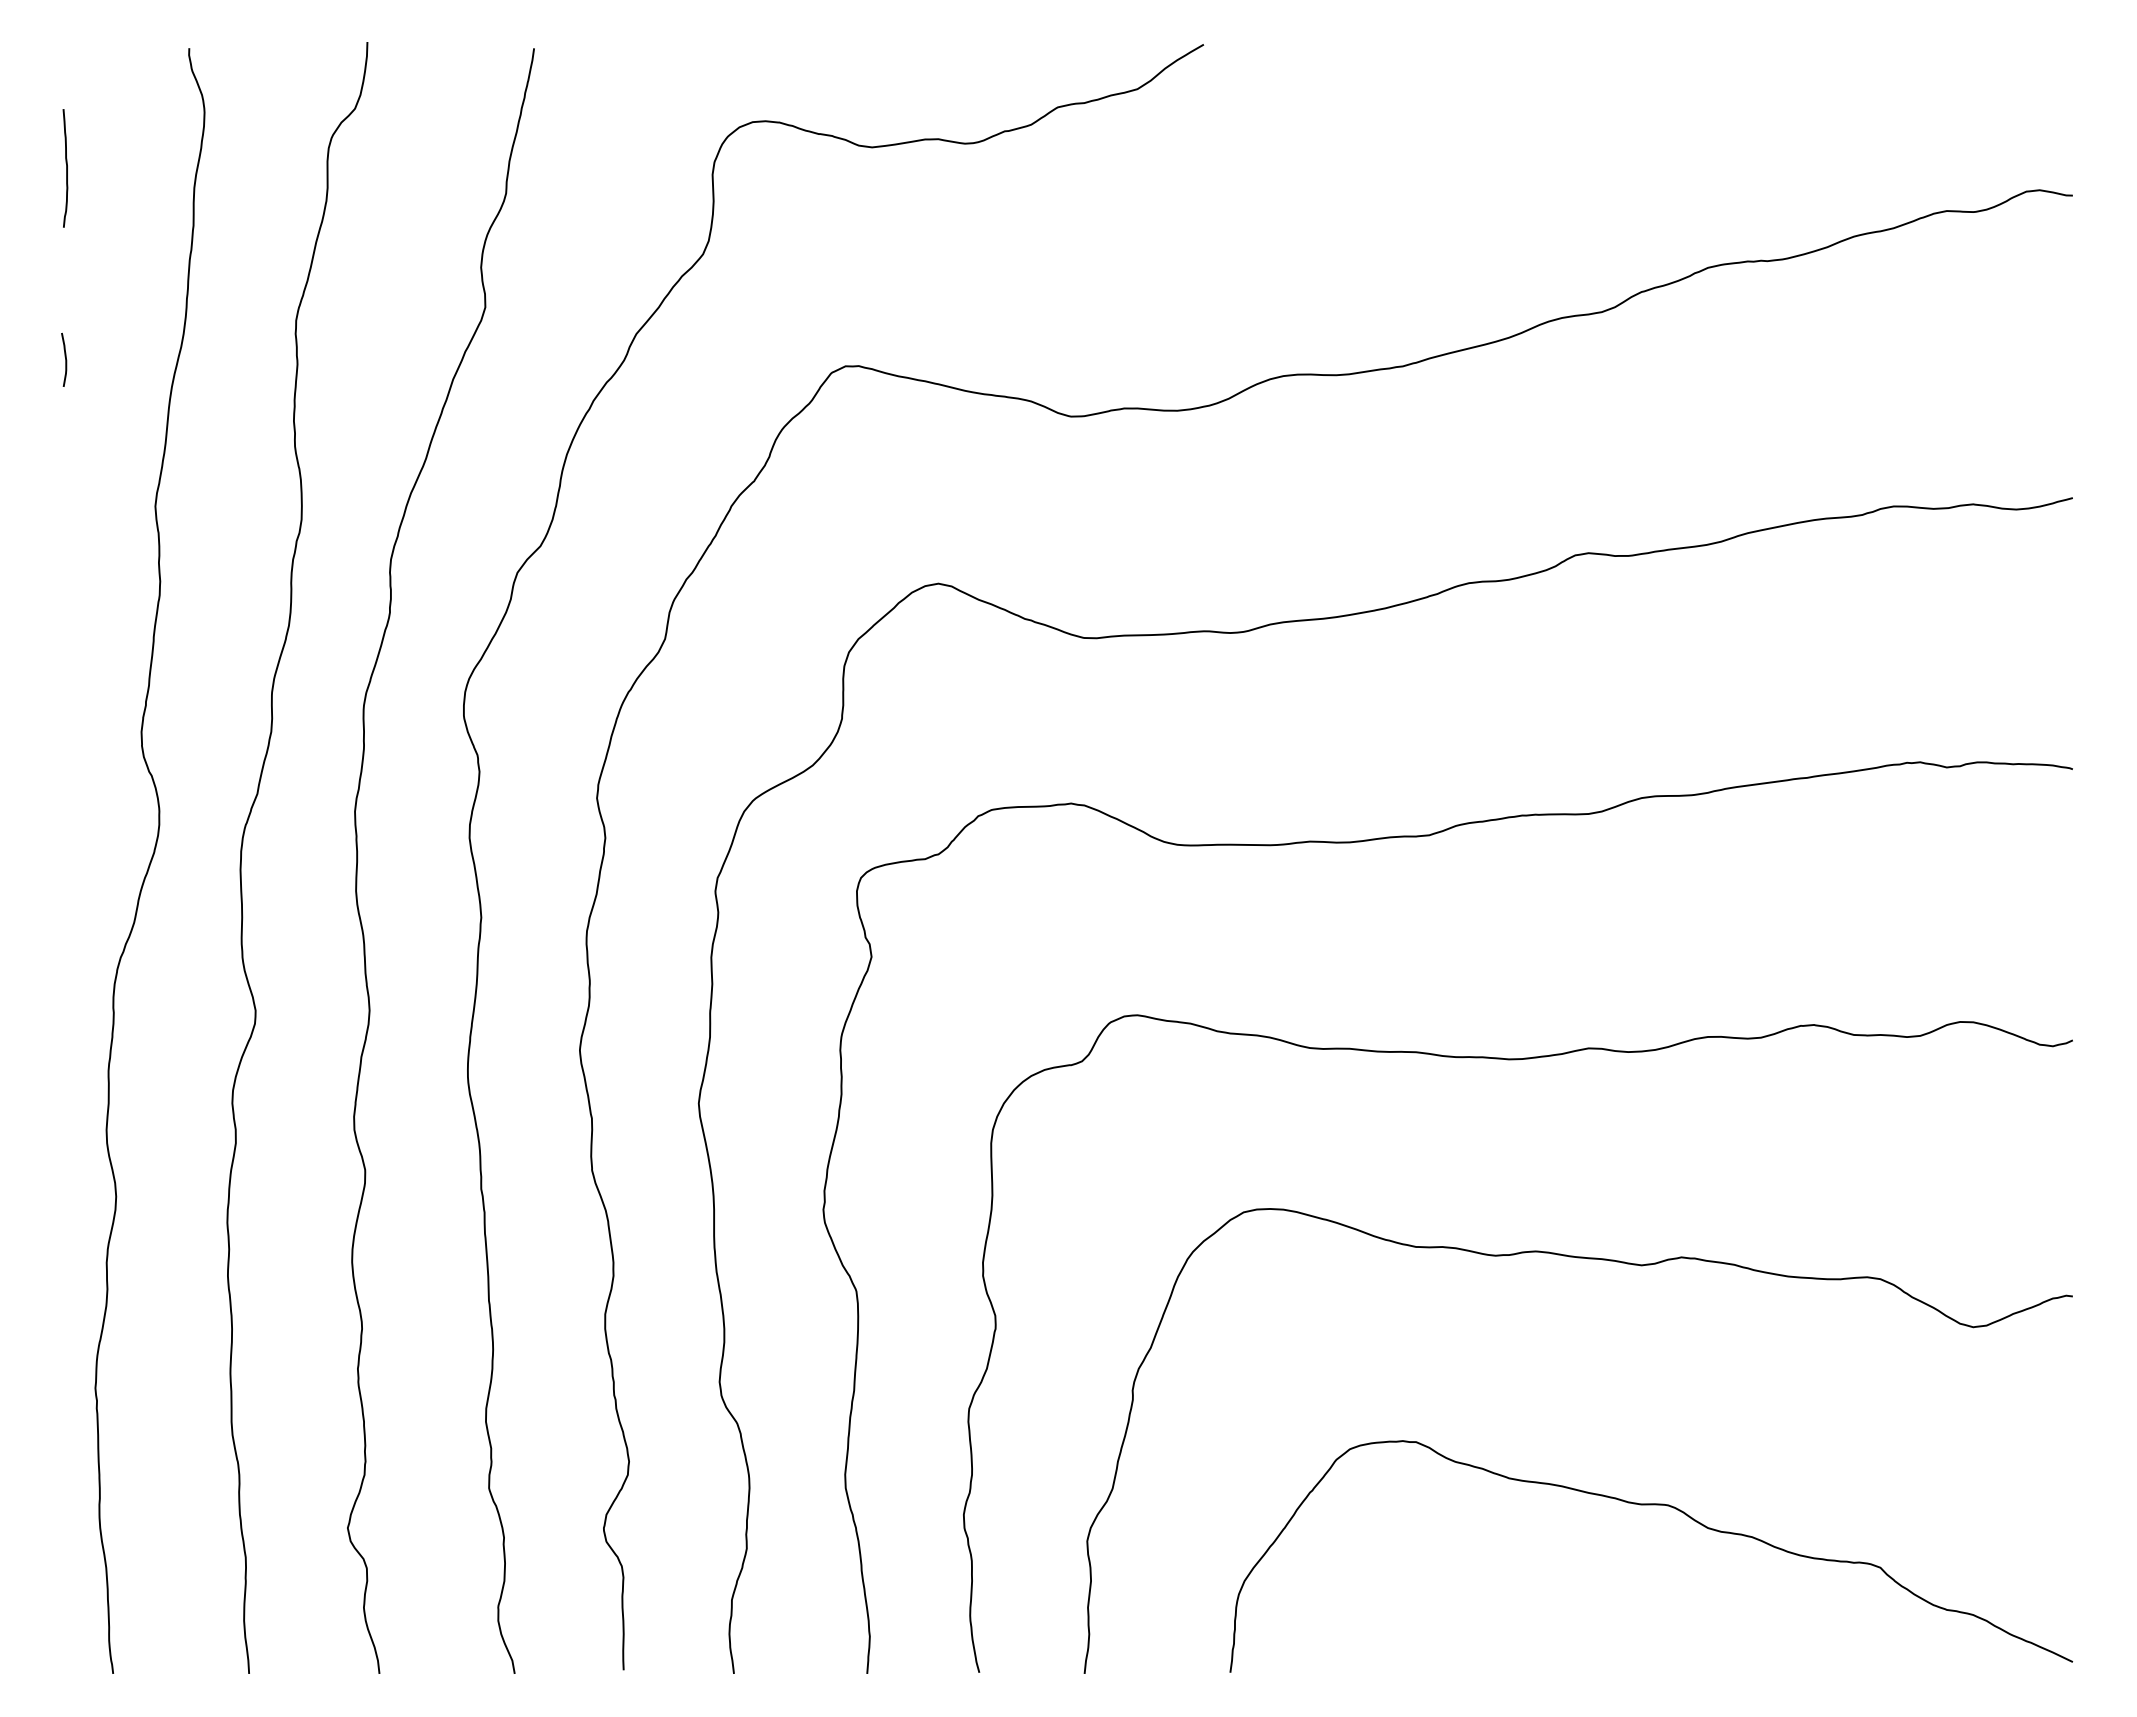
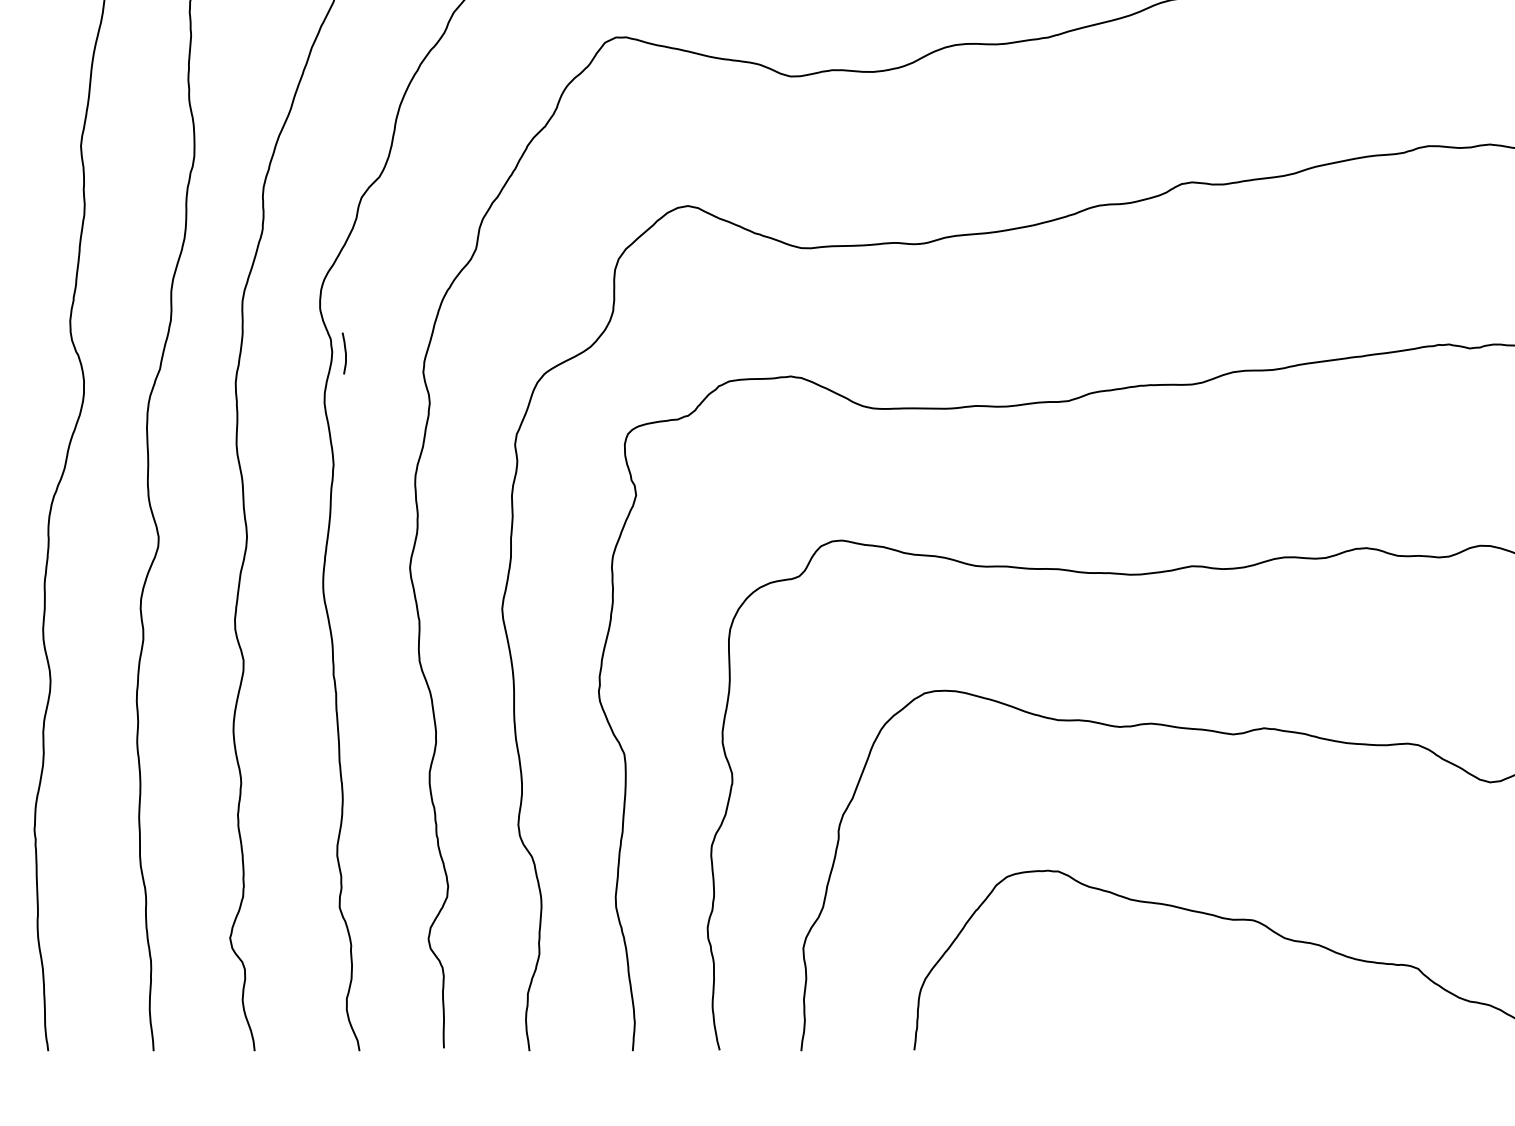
curve: (65, 359) -> (345, 353), moved

